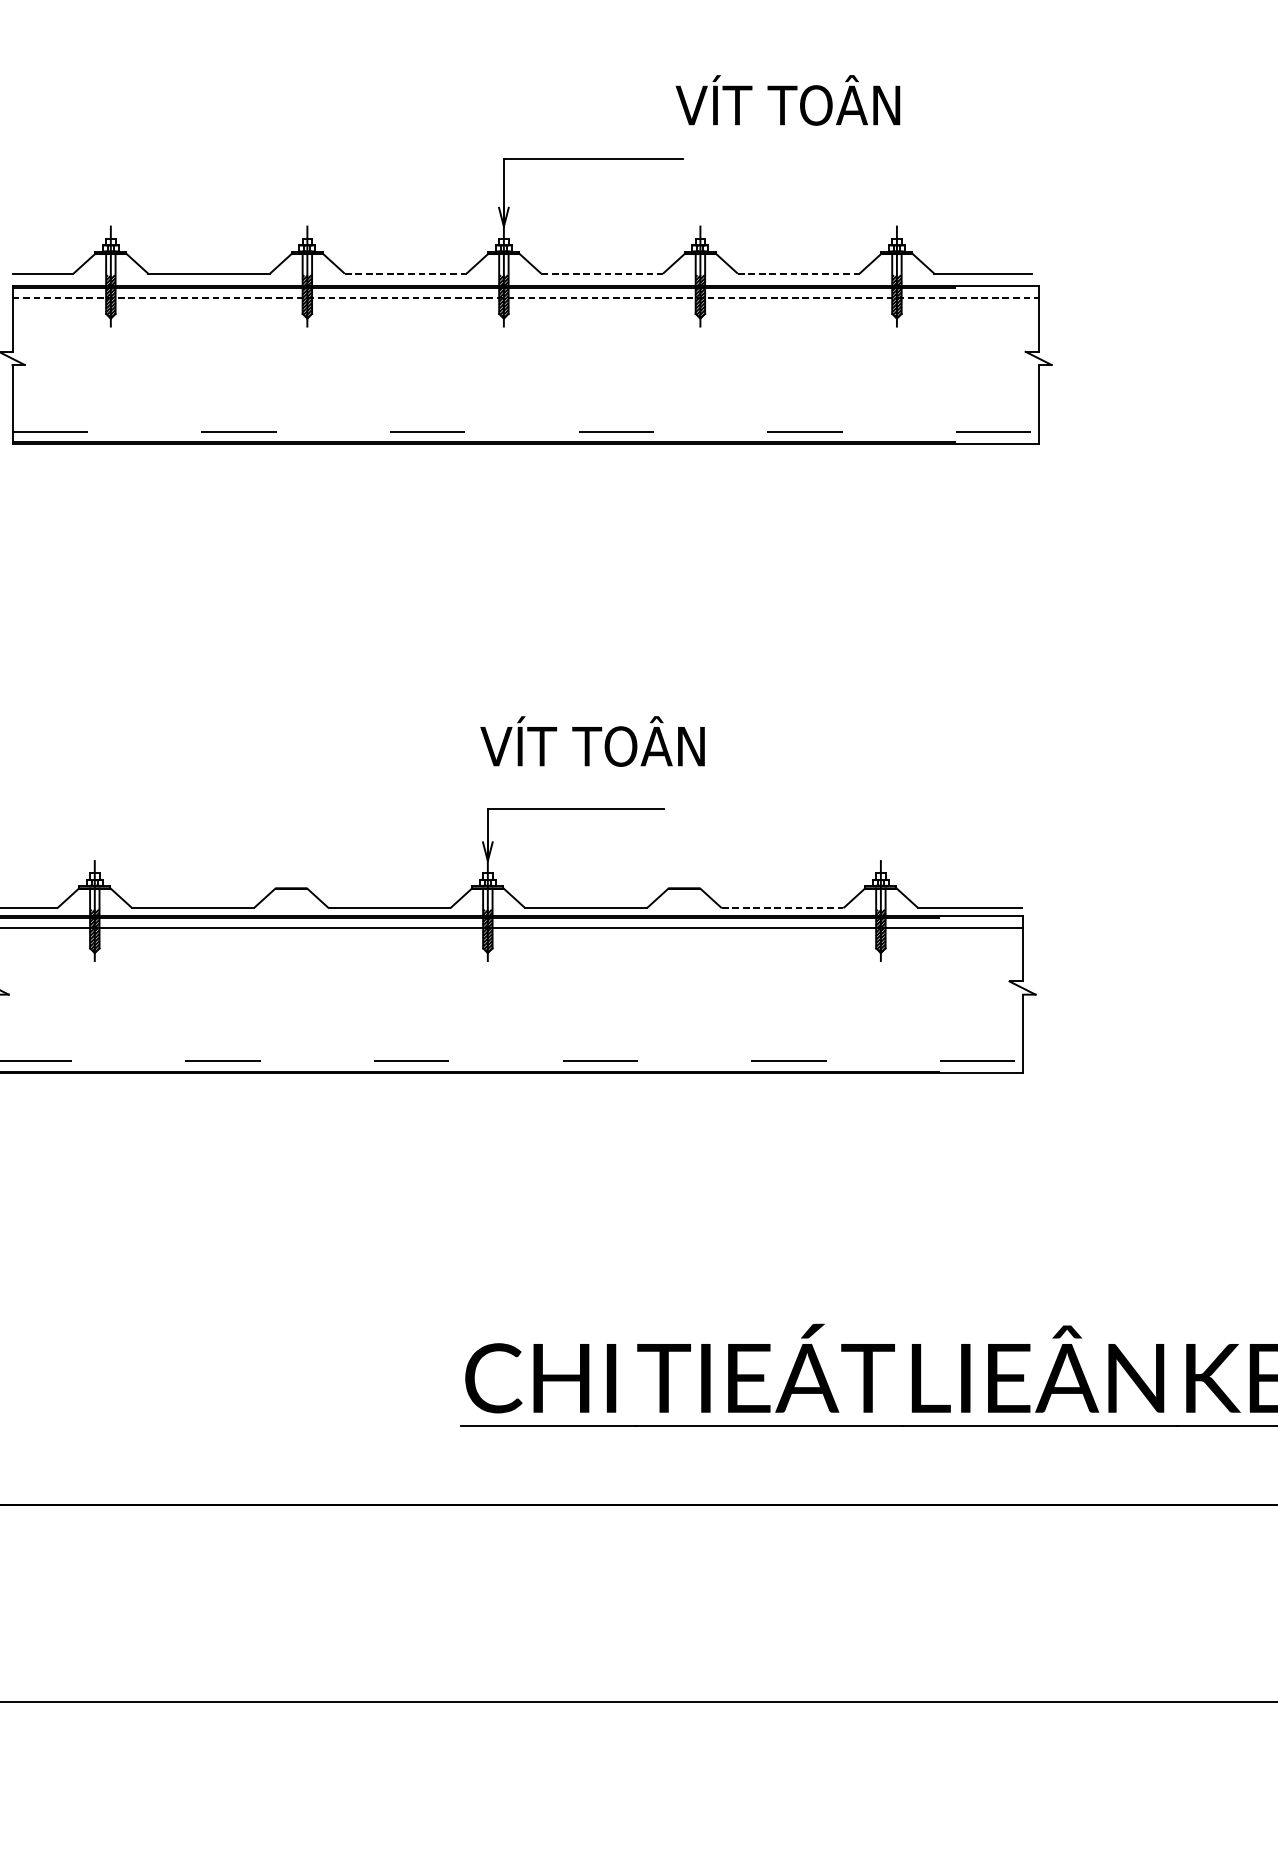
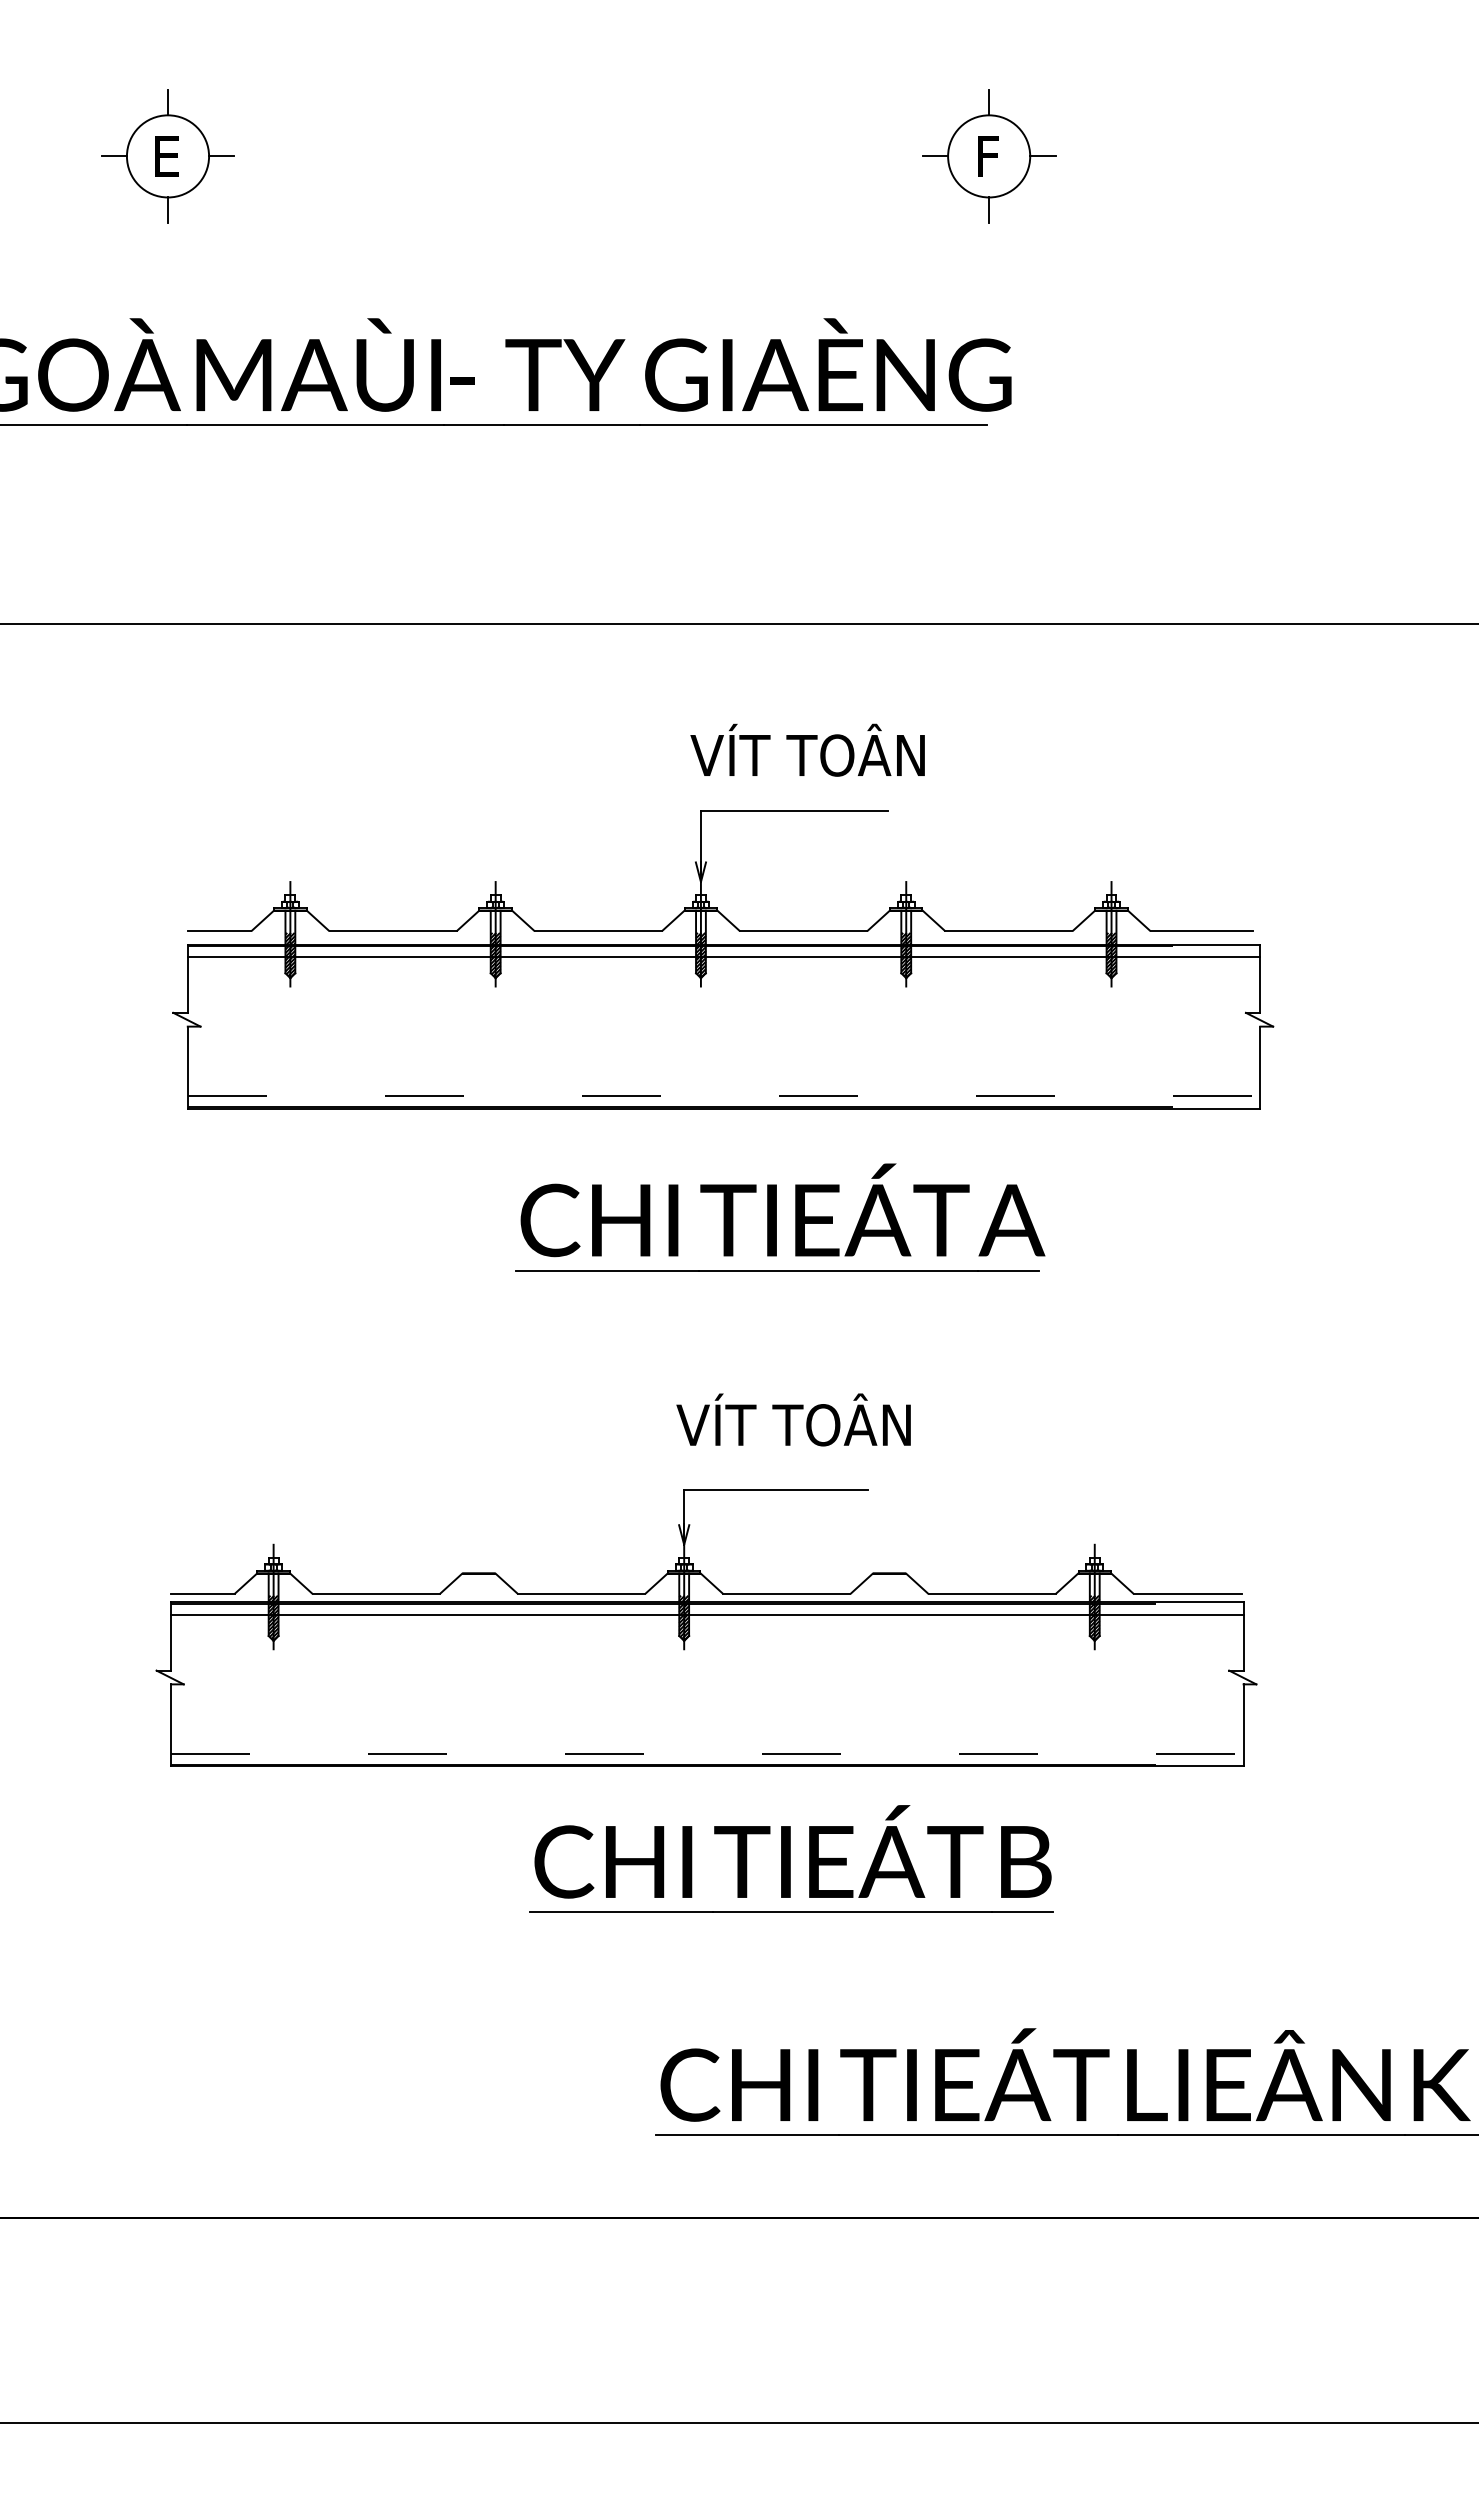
text: (787, 99) -> (807, 749), moved
line: (405, 273) -> (598, 931), dashed -> solid
line: (602, 273) -> (803, 931), dashed -> solid
line: (798, 273) -> (1008, 931), dashed -> solid
line: (526, 297) -> (724, 956), dashed -> solid
part: (580, 547) -> (780, 1217), added
line: (782, 908) -> (992, 1594), dashed -> solid
part: (590, 1161) -> (791, 1858), added

